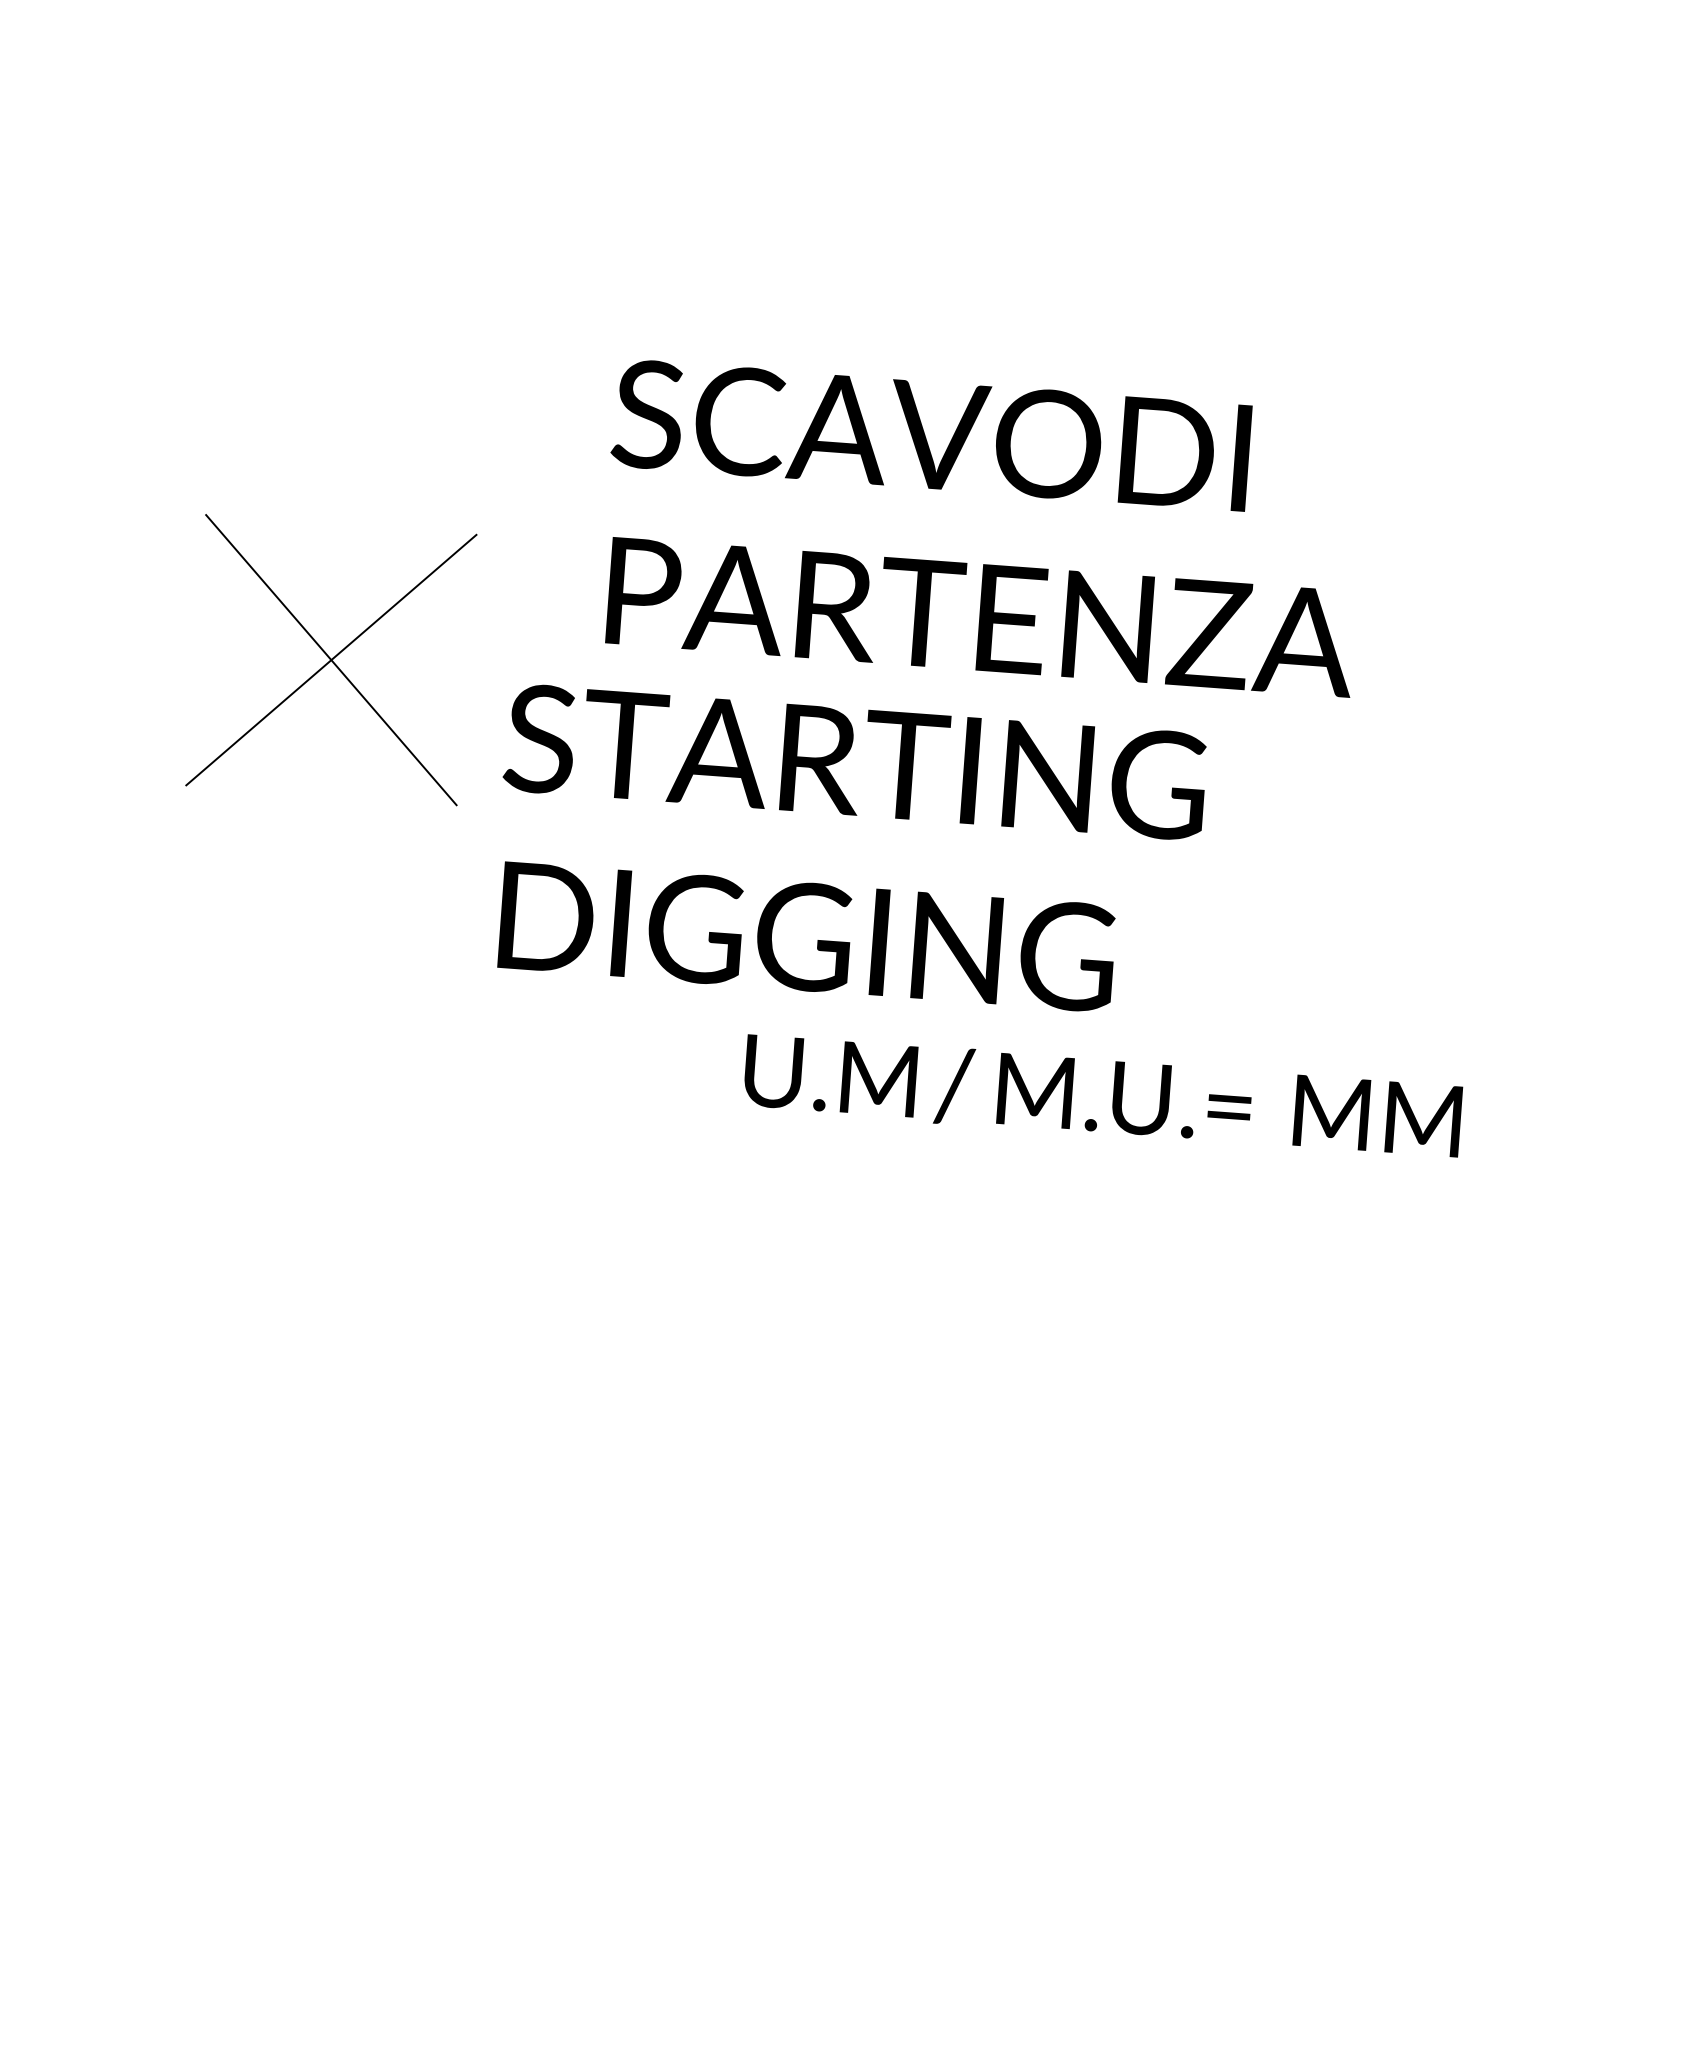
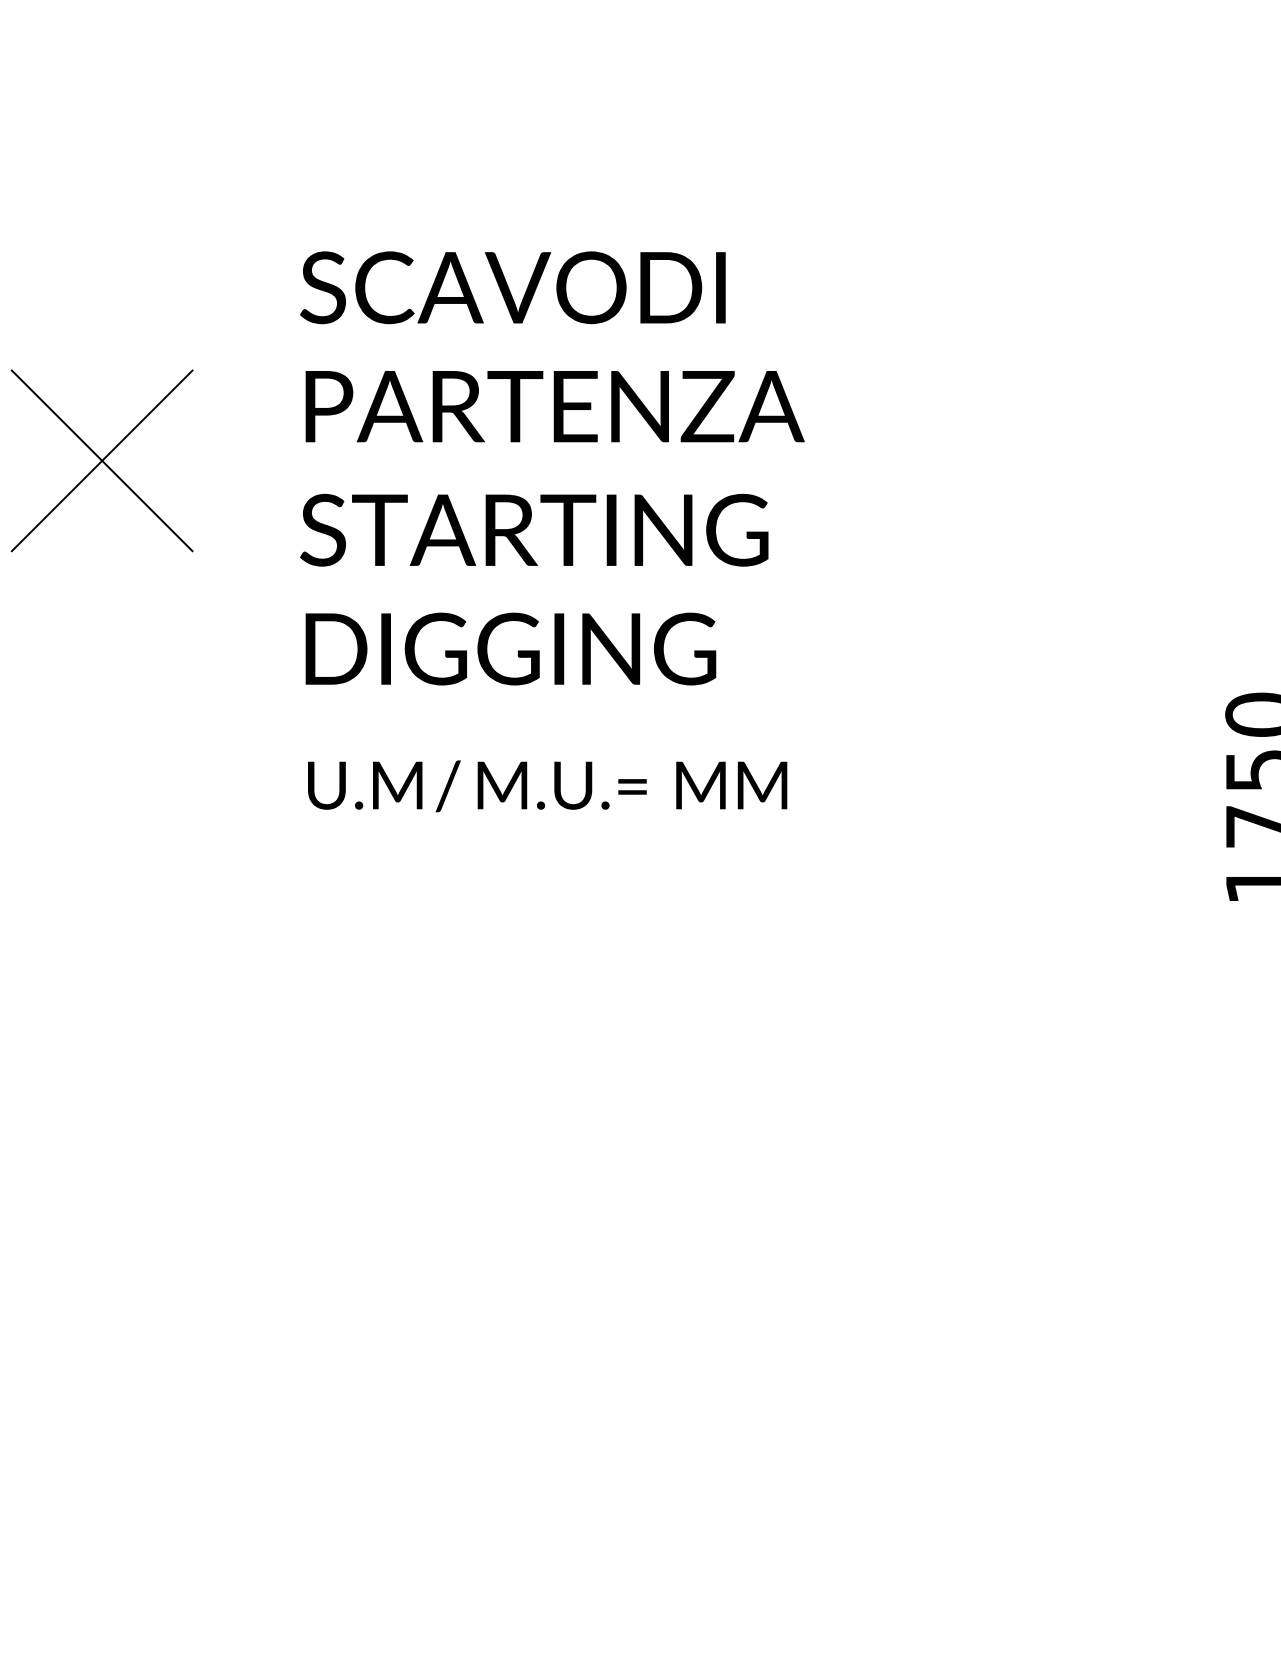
text: (983, 527) -> (552, 346), moved
part: (330, 659) -> (101, 460), moved
text: (1102, 1097) -> (547, 786), moved

